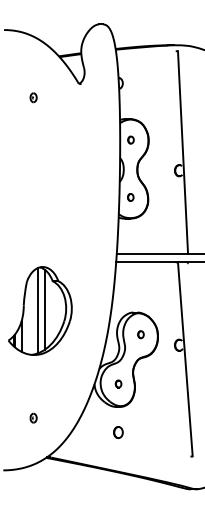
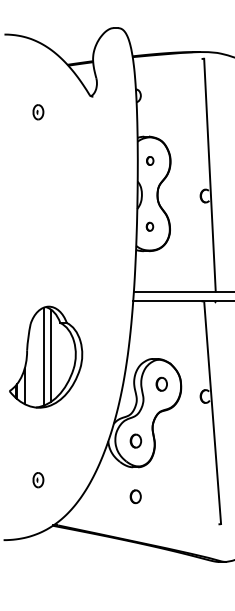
part: (33, 97) -> (38, 112), size x1.4
part: (140, 334) -> (161, 384), size x1.6
part: (118, 383) -> (135, 440), size x1.6
part: (33, 418) -> (38, 480), size x1.4

